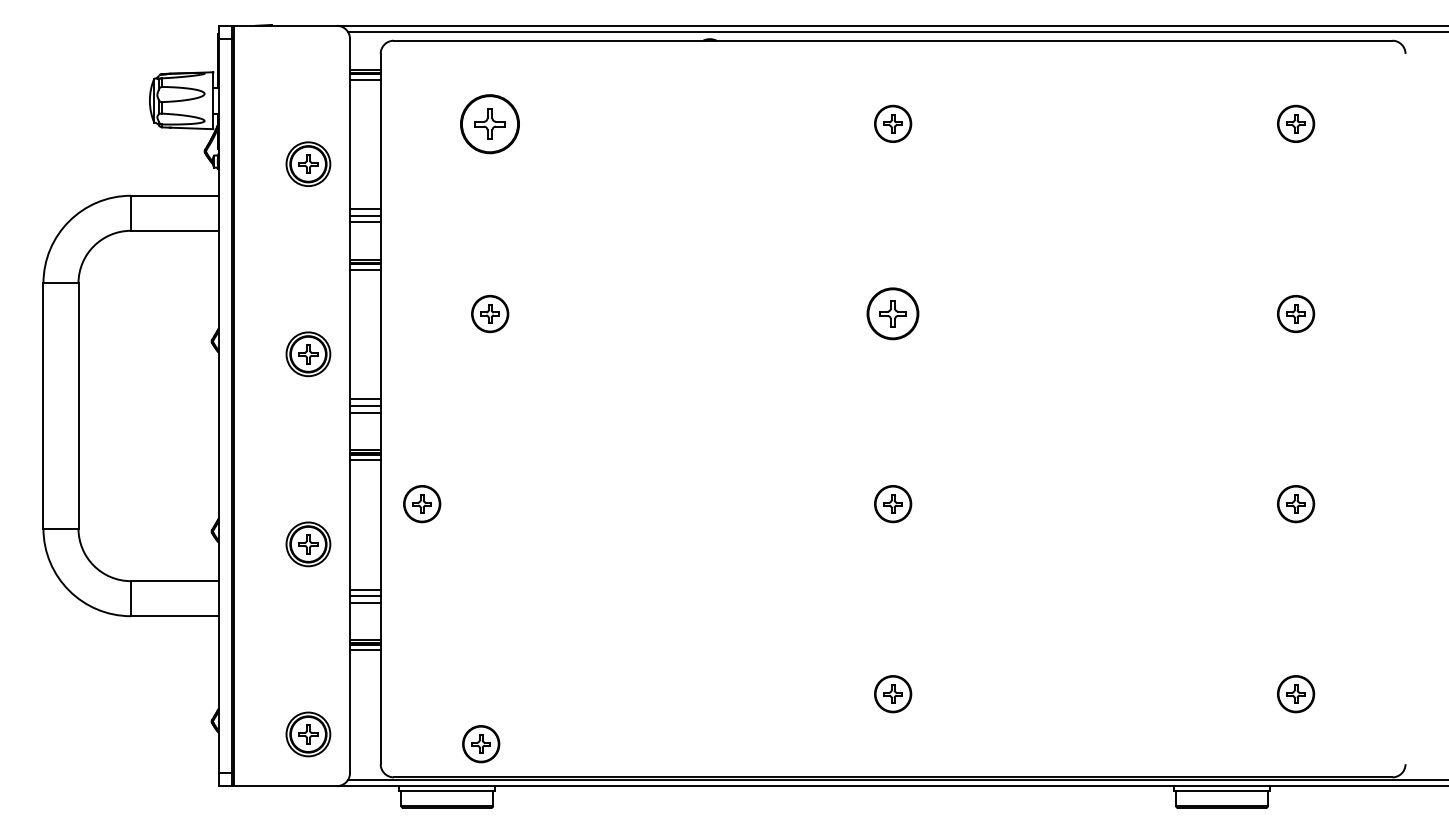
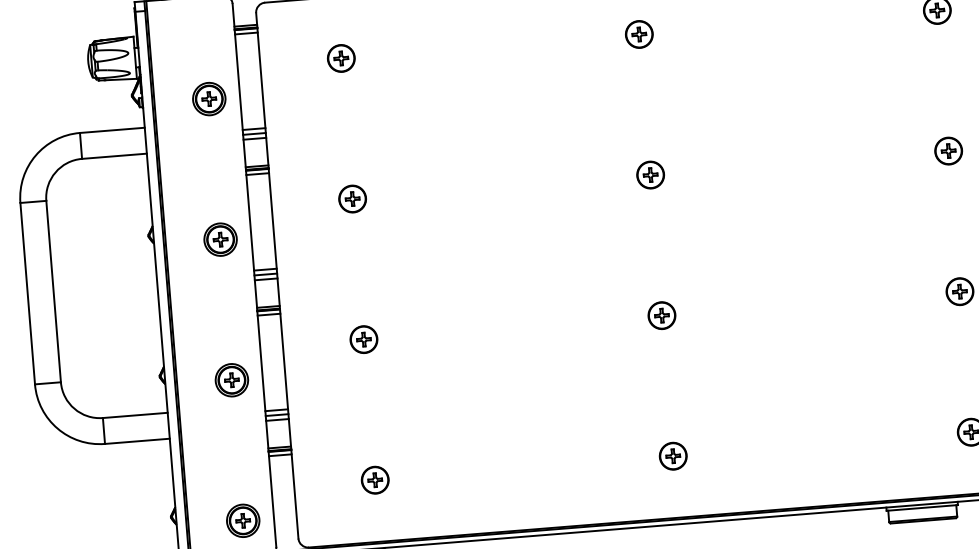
part: (490, 123) -> (341, 58), size x0.62
part: (893, 314) -> (650, 175), size x0.71
part: (422, 504) -> (364, 339), moved
part: (481, 744) -> (375, 480), moved

